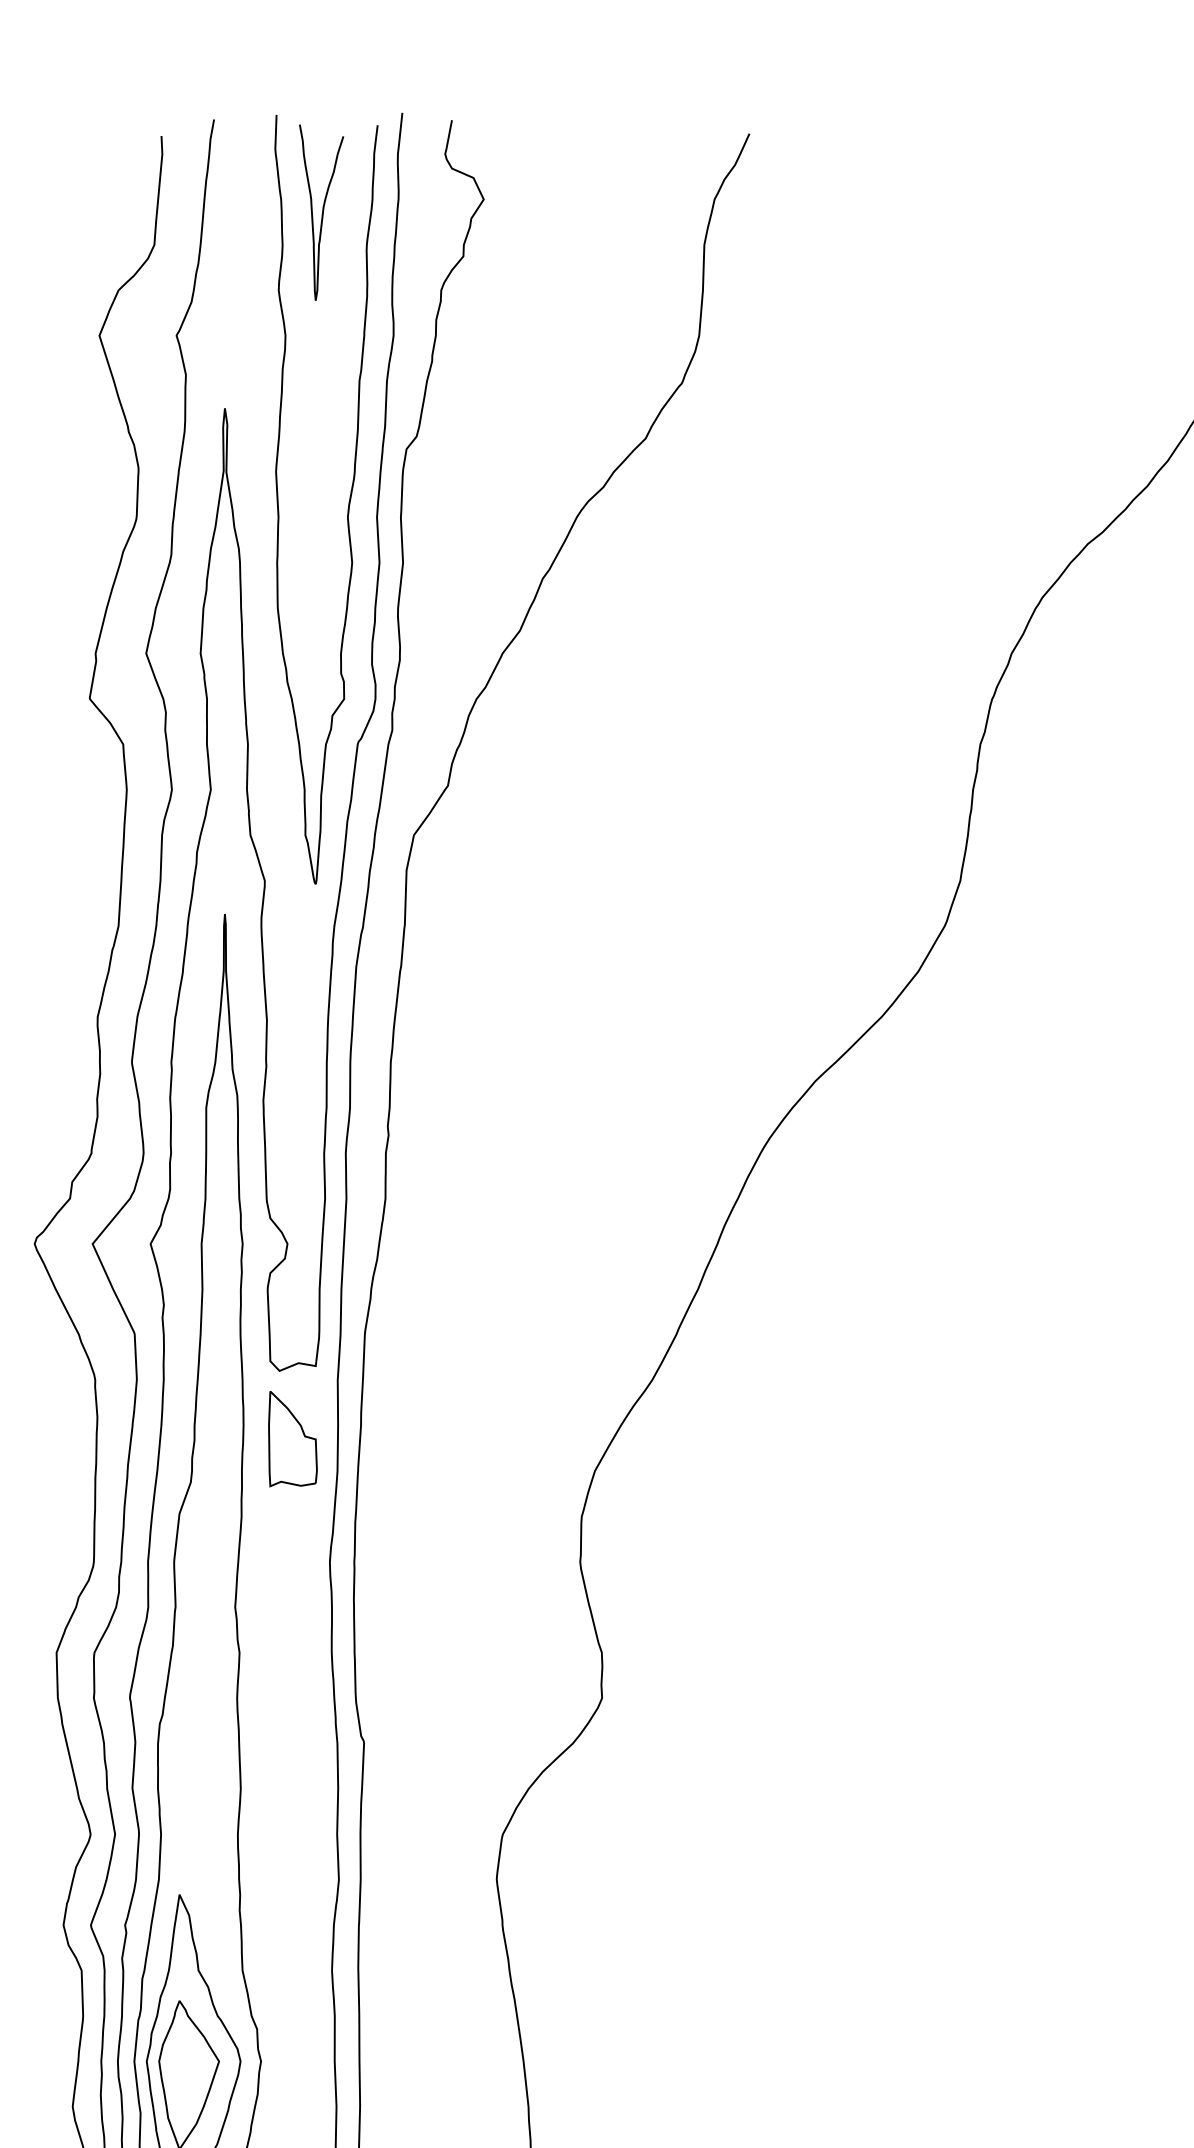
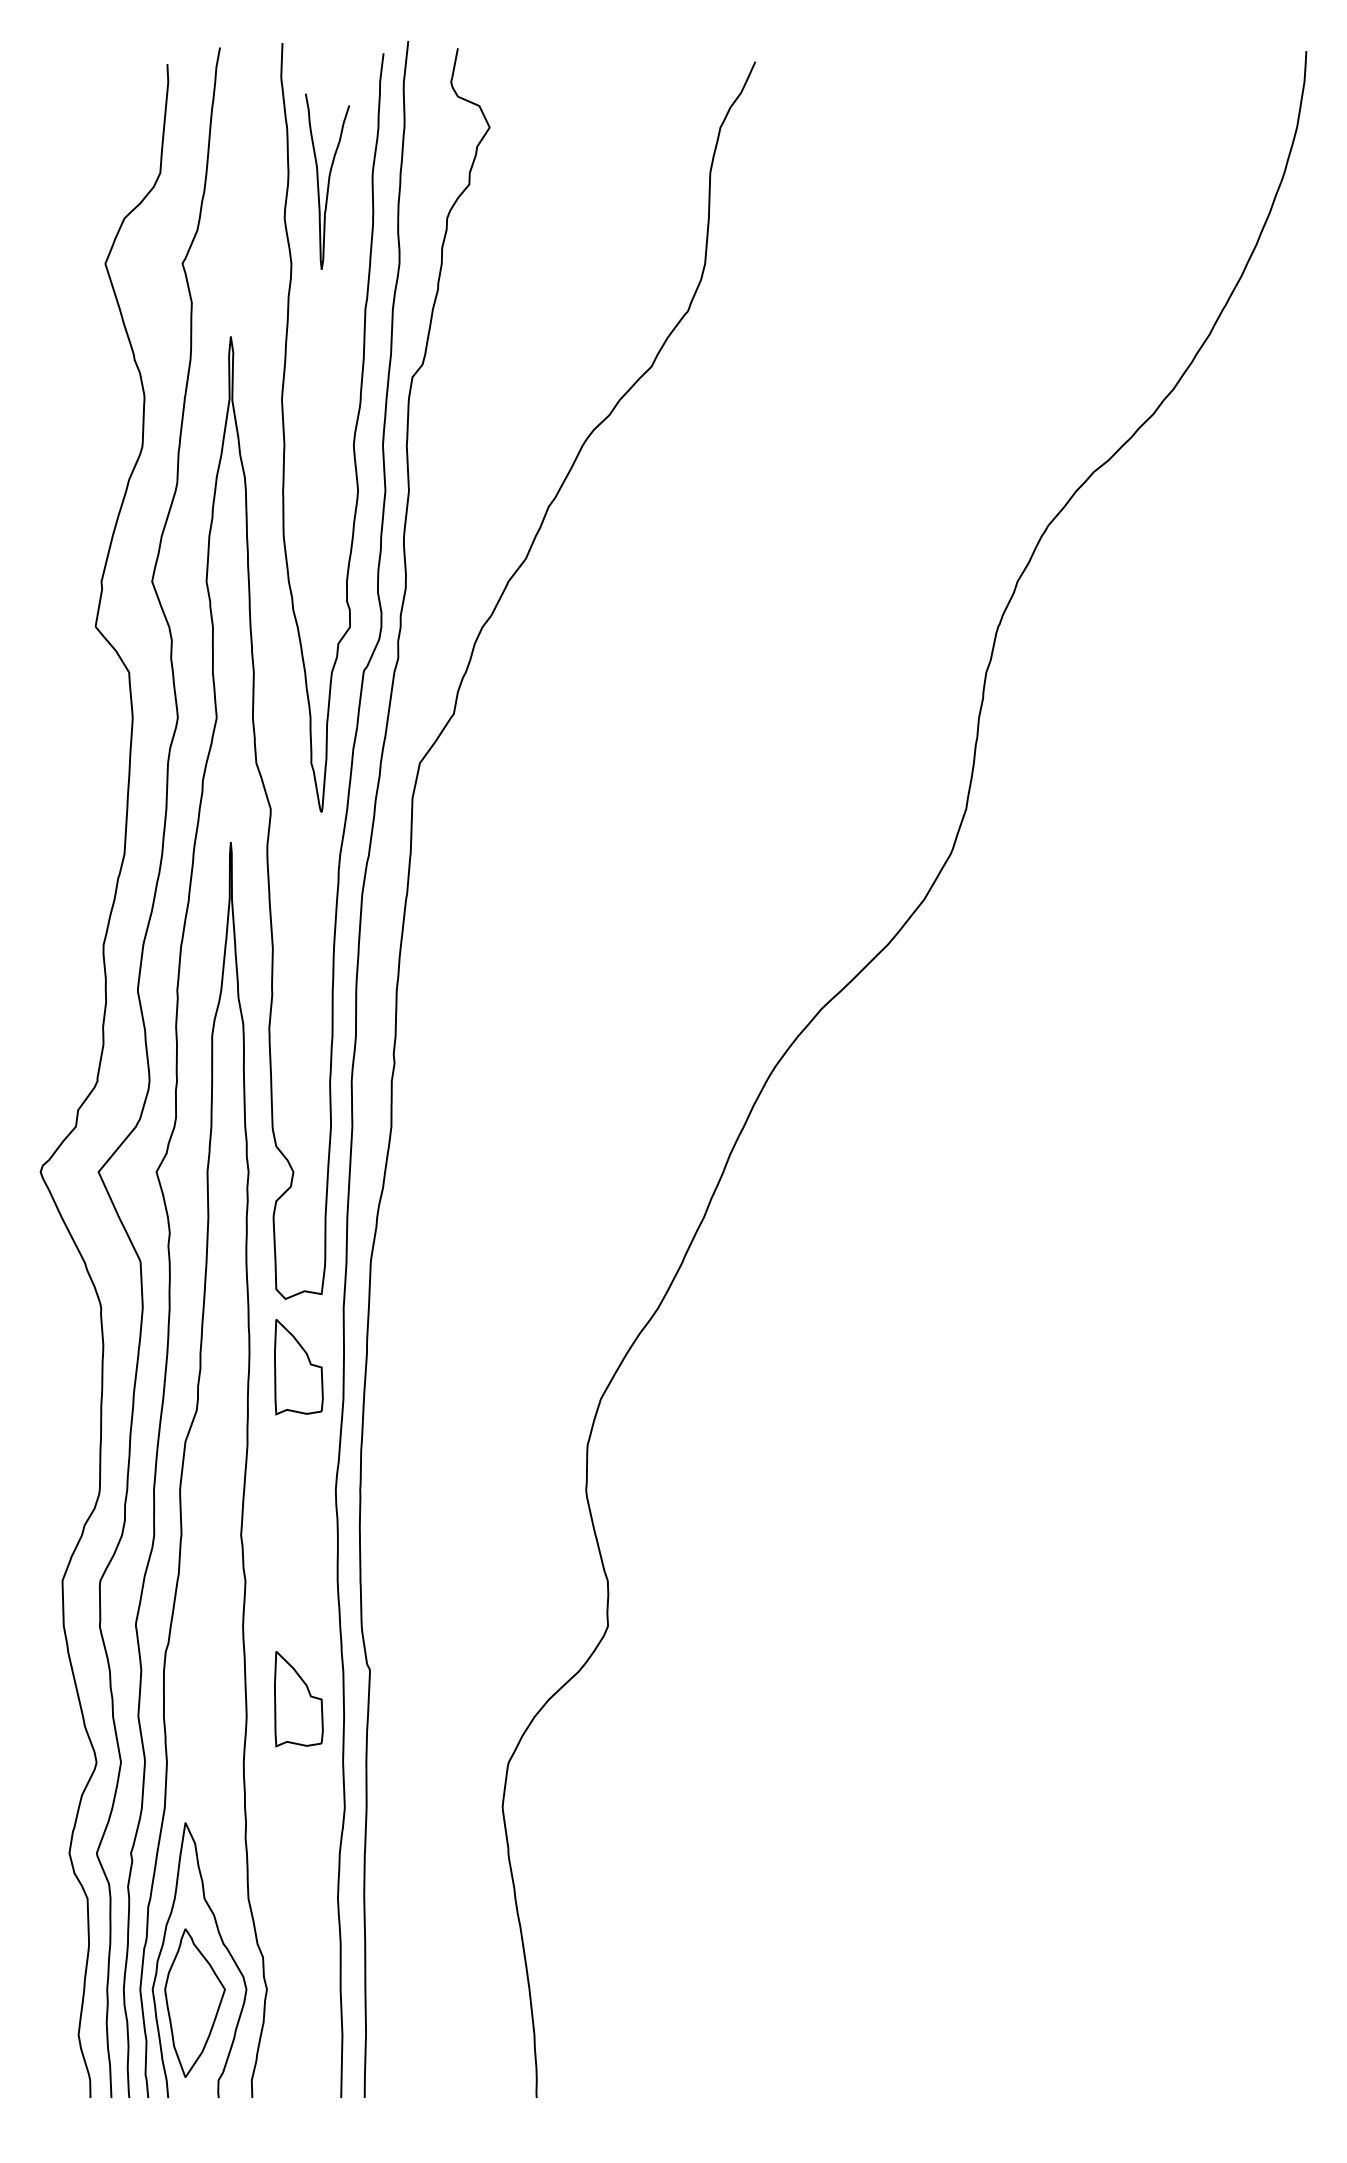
curve: (322, 212) -> (328, 181), moved
part: (292, 1771) -> (298, 1699), added

